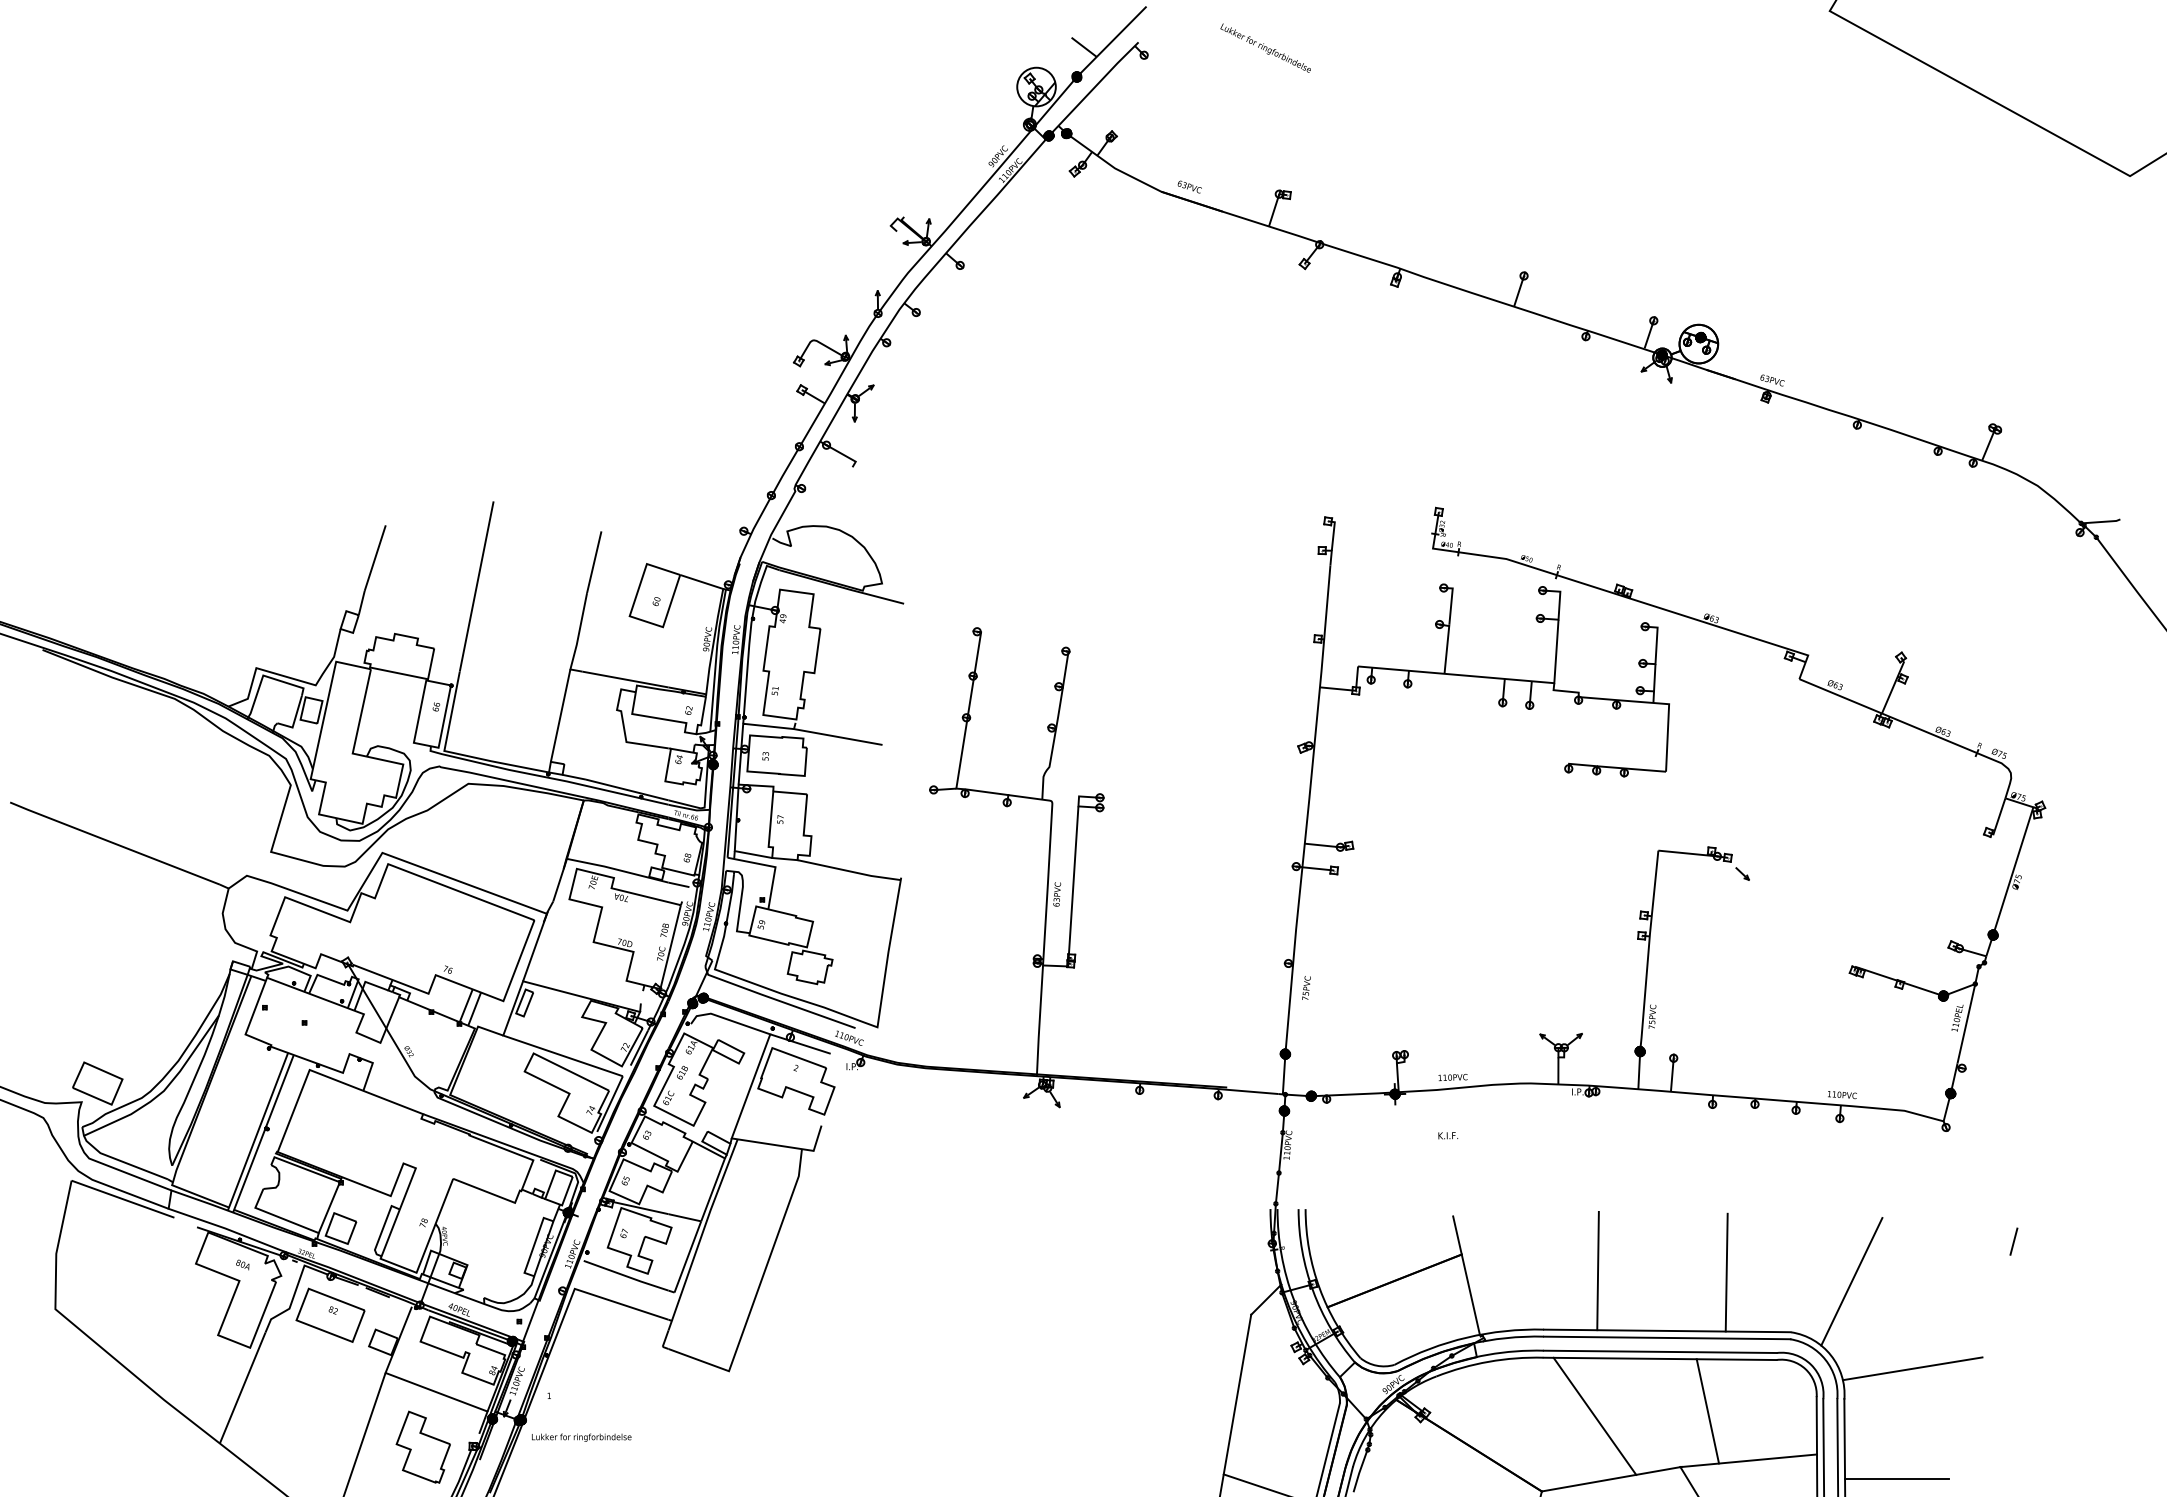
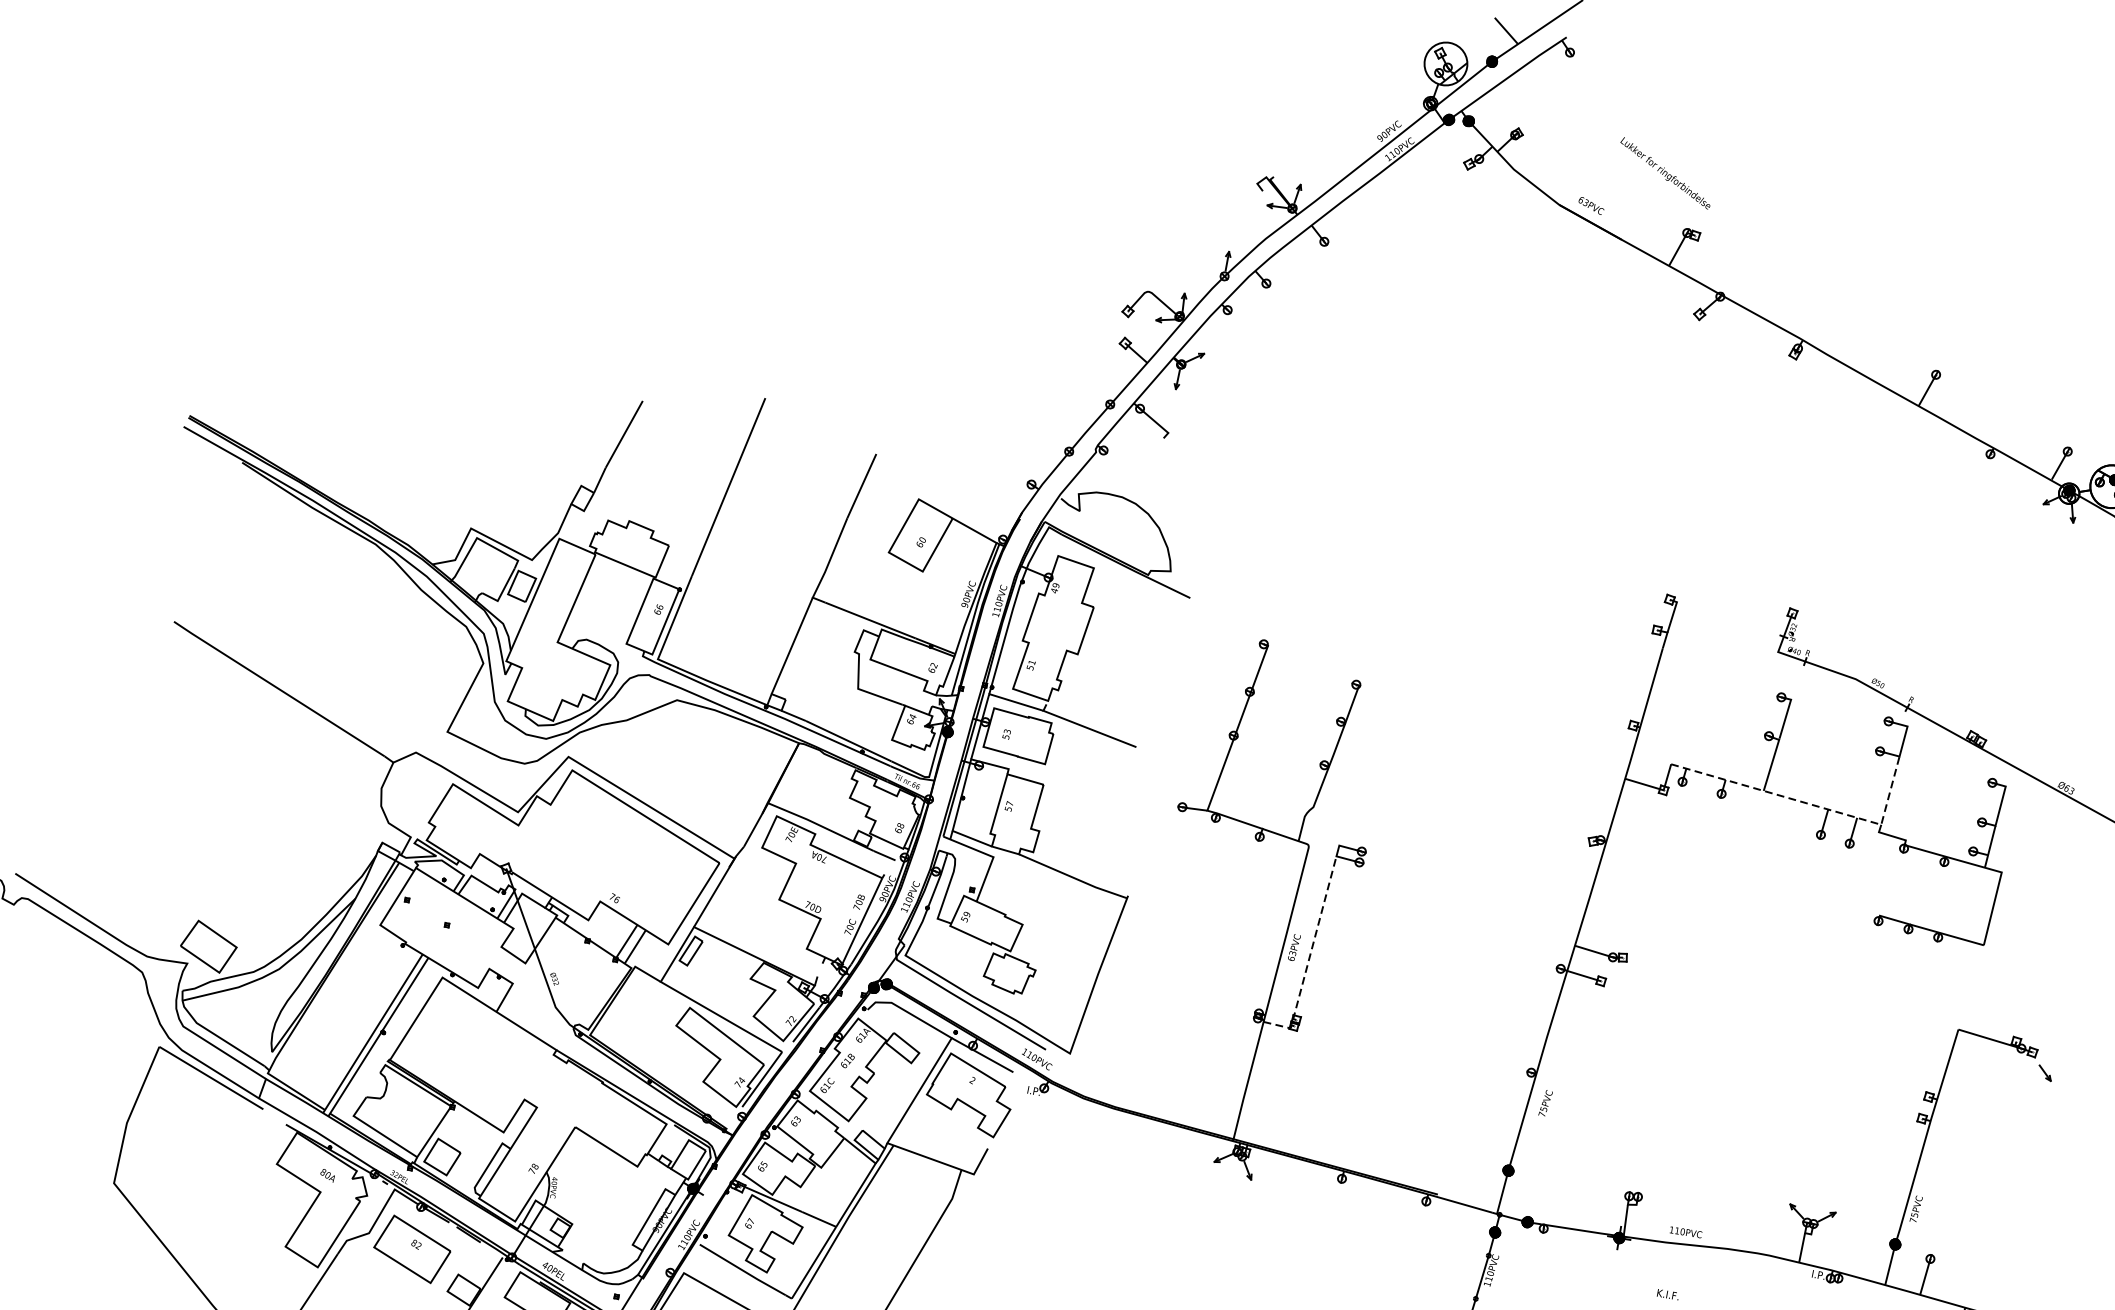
text: (1265, 47) -> (1665, 172), moved
line: (1488, 677) -> (1810, 804), solid -> dashed
line: (1072, 899) -> (1309, 956), solid -> dashed

